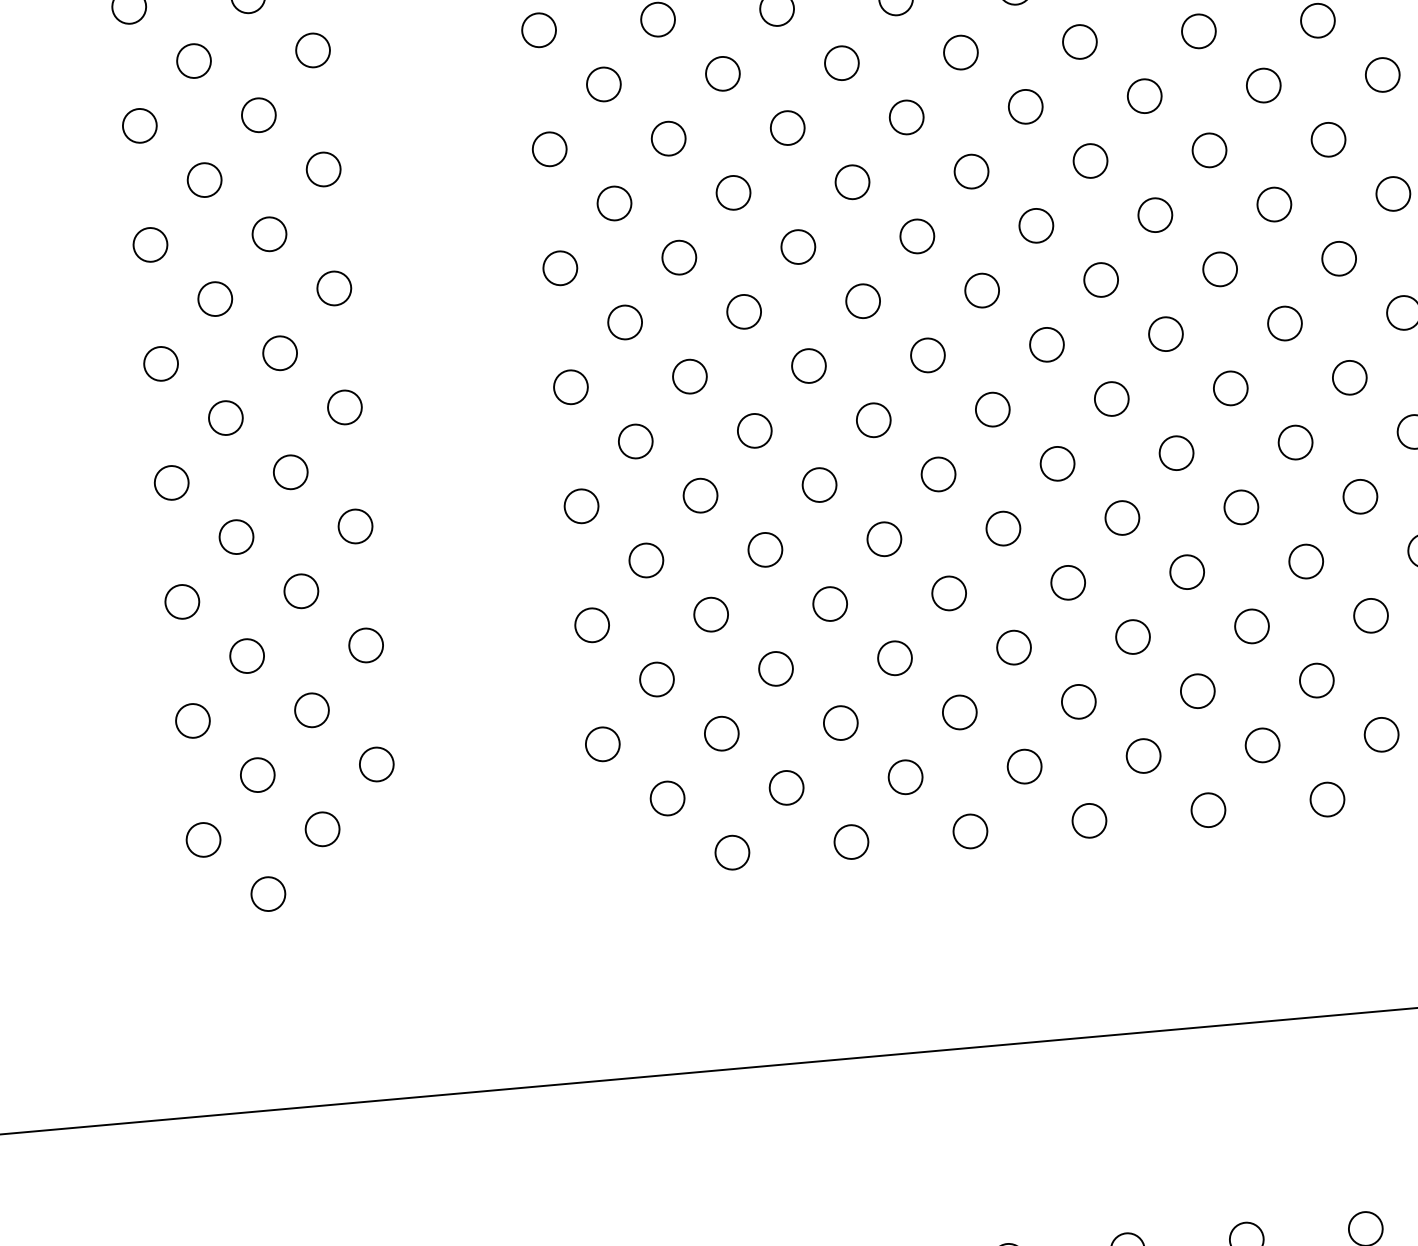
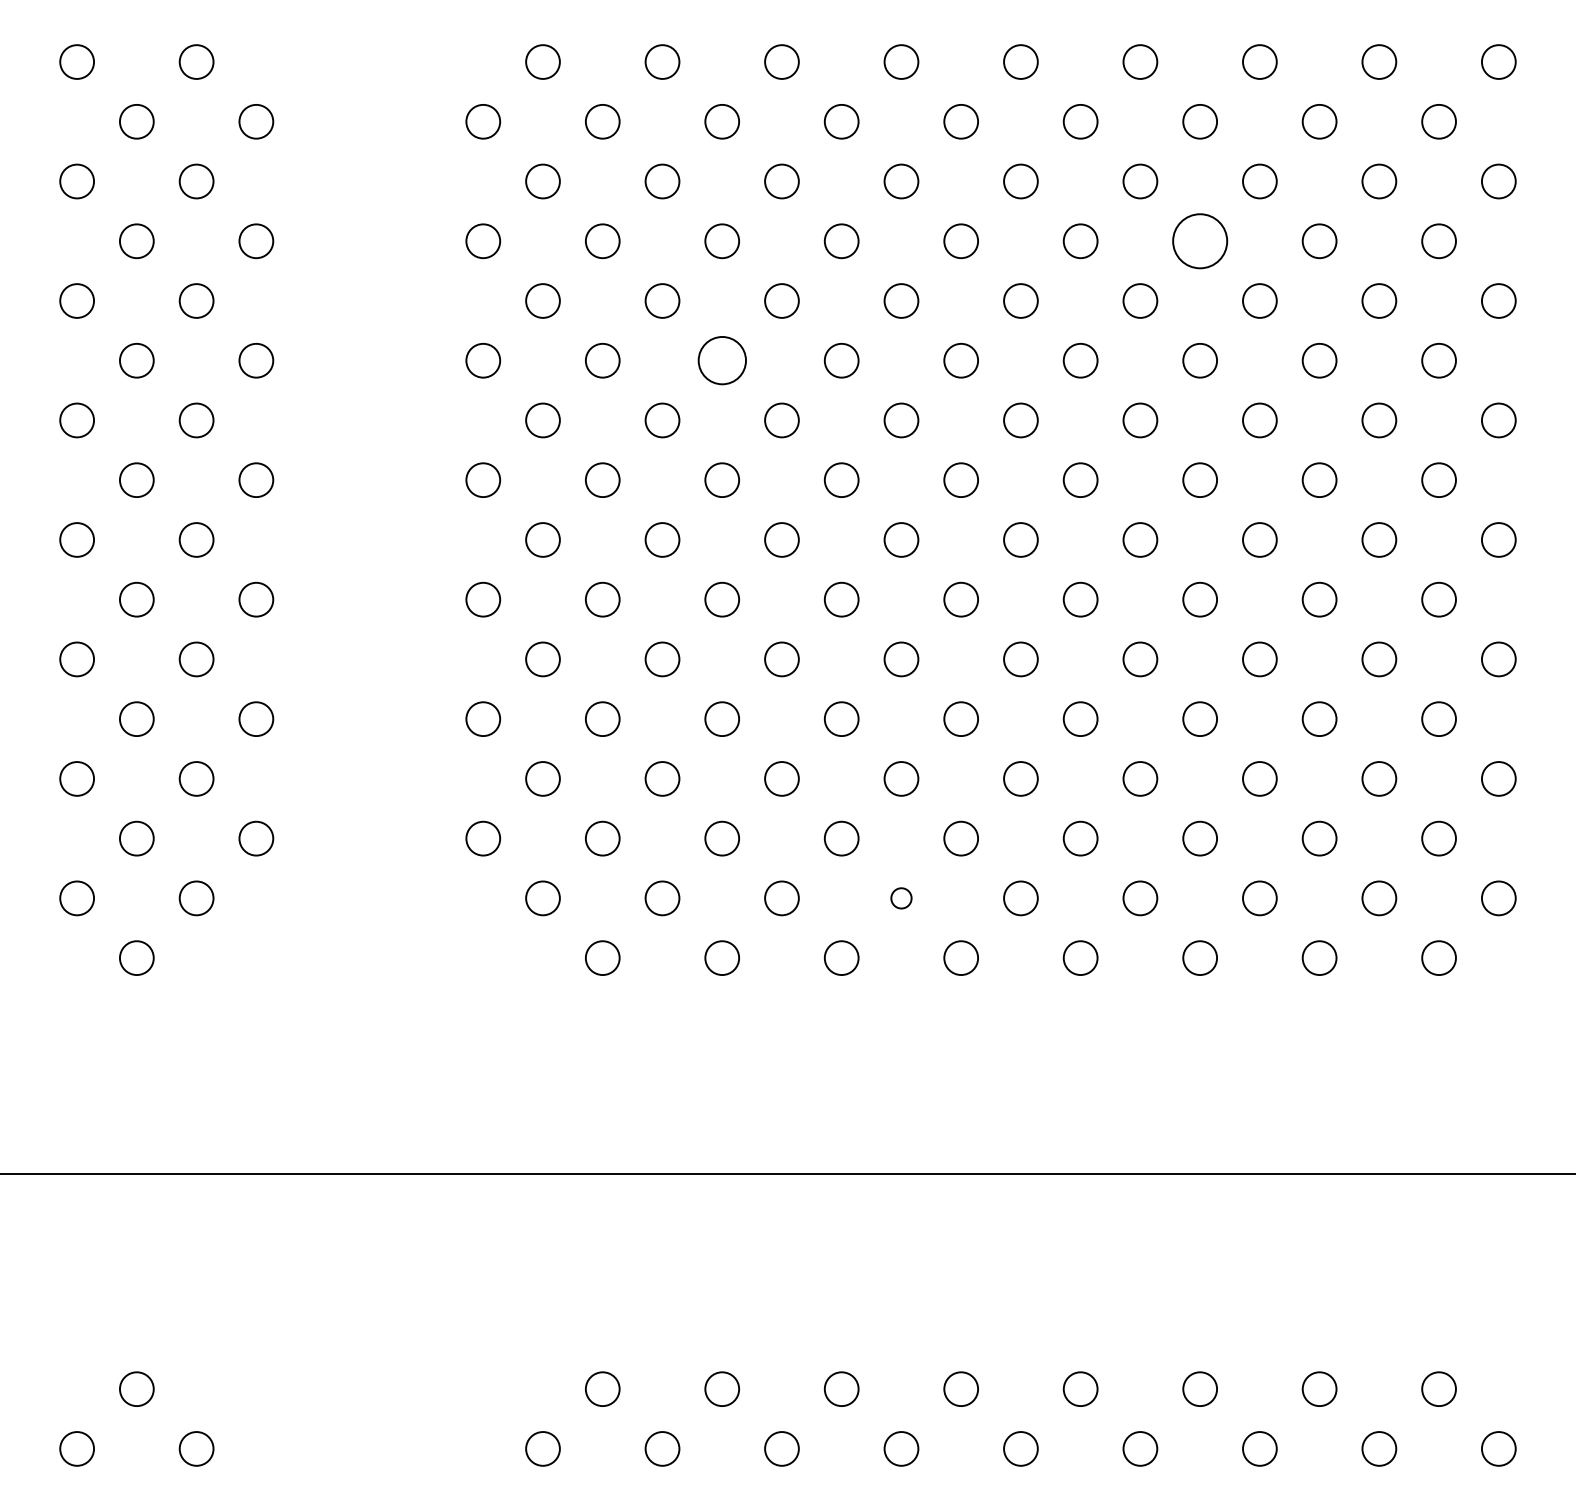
circle: (1264, 85) -> (1200, 241), size x1.6
circle: (797, 246) -> (721, 360), size x1.4
circle: (1024, 766) -> (901, 898), size x0.6

